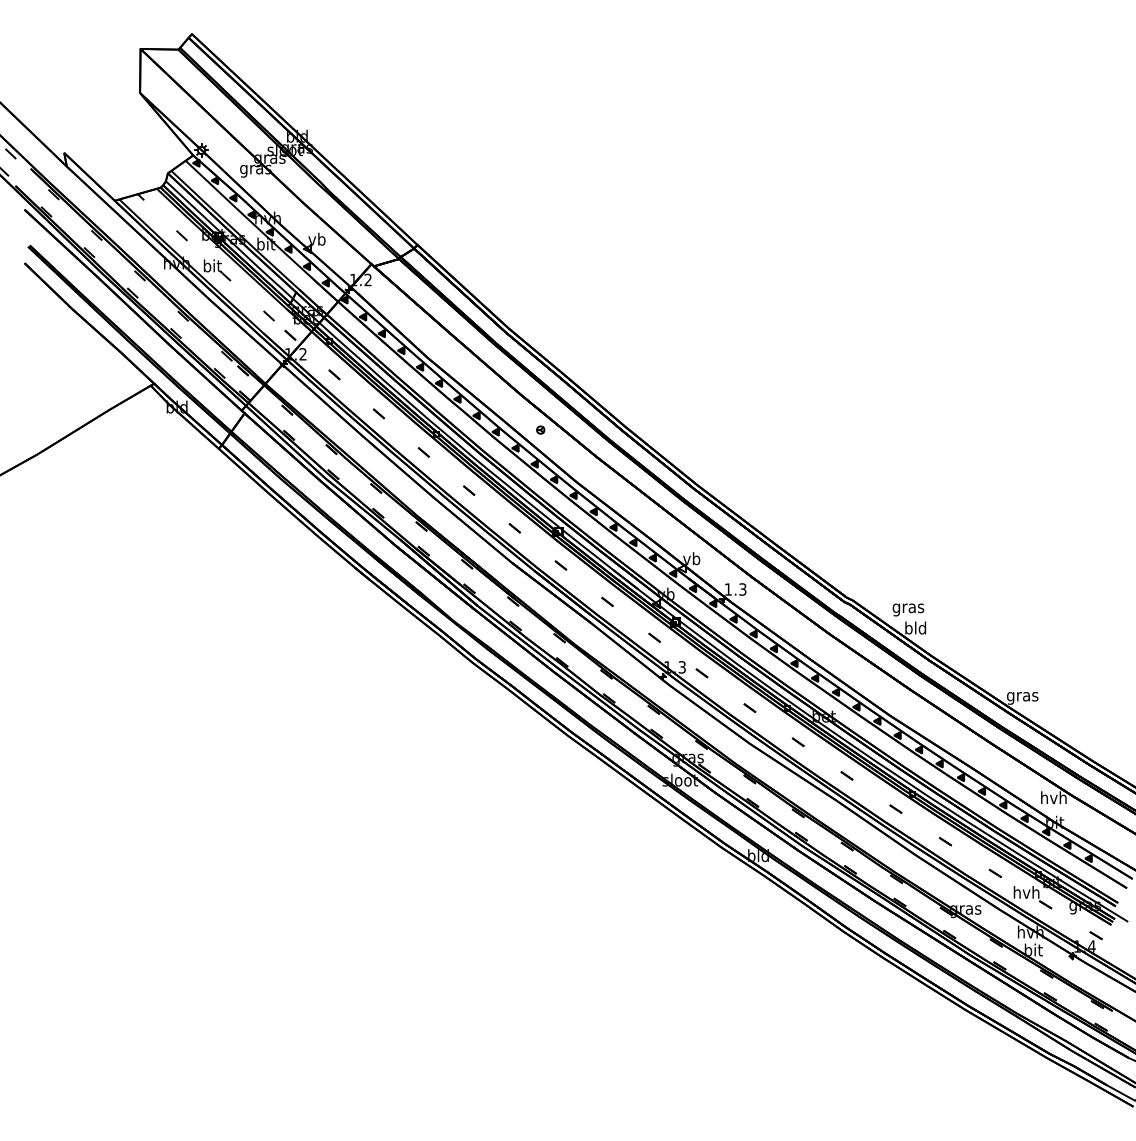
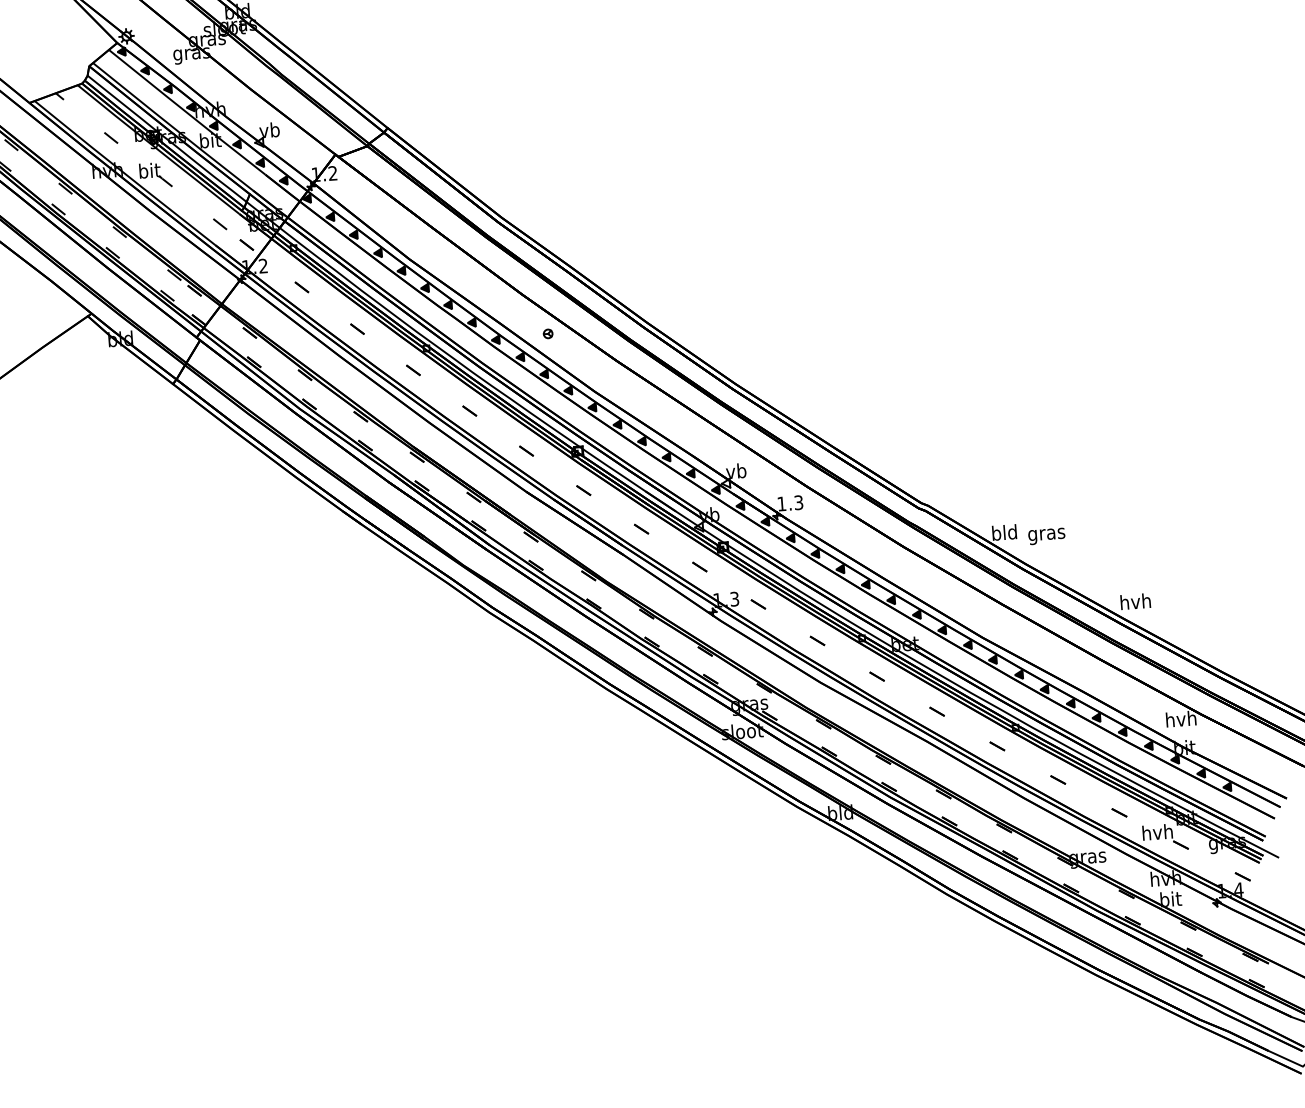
text: (908, 609) -> (1046, 535), moved
text: (1022, 696) -> (1135, 603), gras -> hvh

